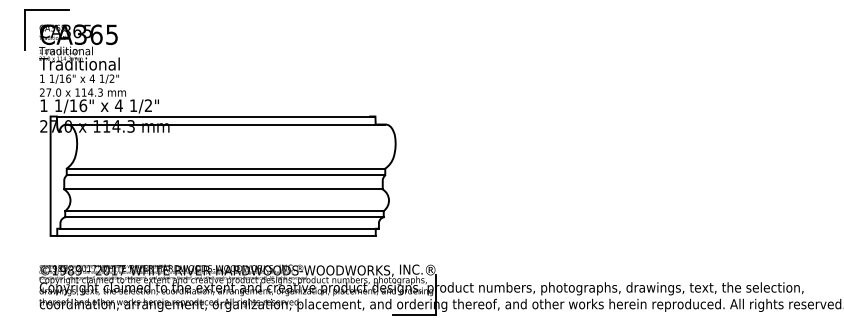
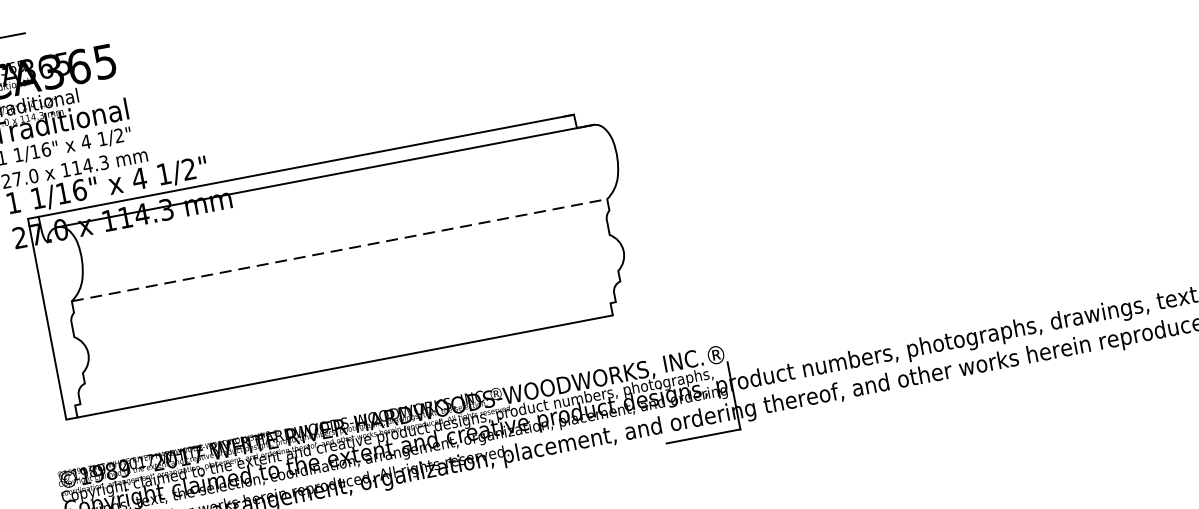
line: (226, 168) -> (340, 249), solid -> dashed
line: (225, 175) -> (340, 261), removed
line: (223, 189) -> (342, 286), removed
line: (224, 211) -> (350, 322), removed
line: (224, 217) -> (352, 332), removed
line: (219, 228) -> (347, 352), removed

